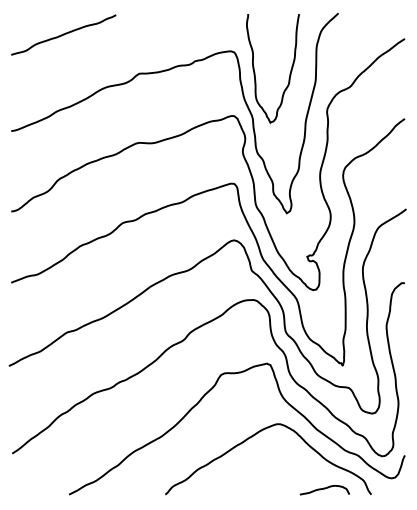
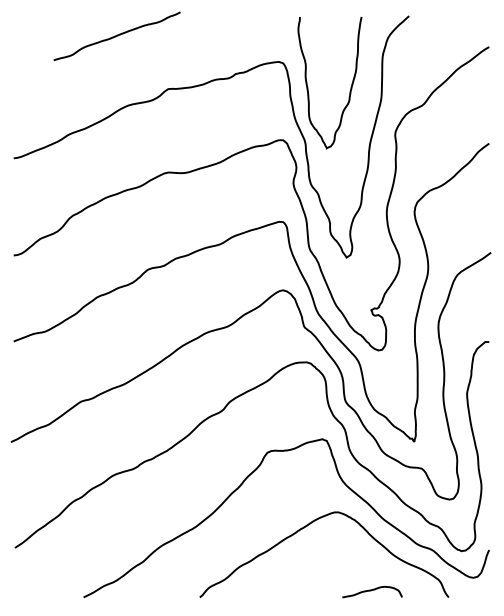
curve: (63, 34) -> (116, 35), moved
curve: (324, 488) -> (372, 590), moved

